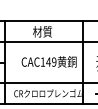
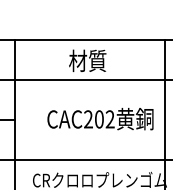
text: (48, 61) -> (99, 118), CAC149 -> CAC202

